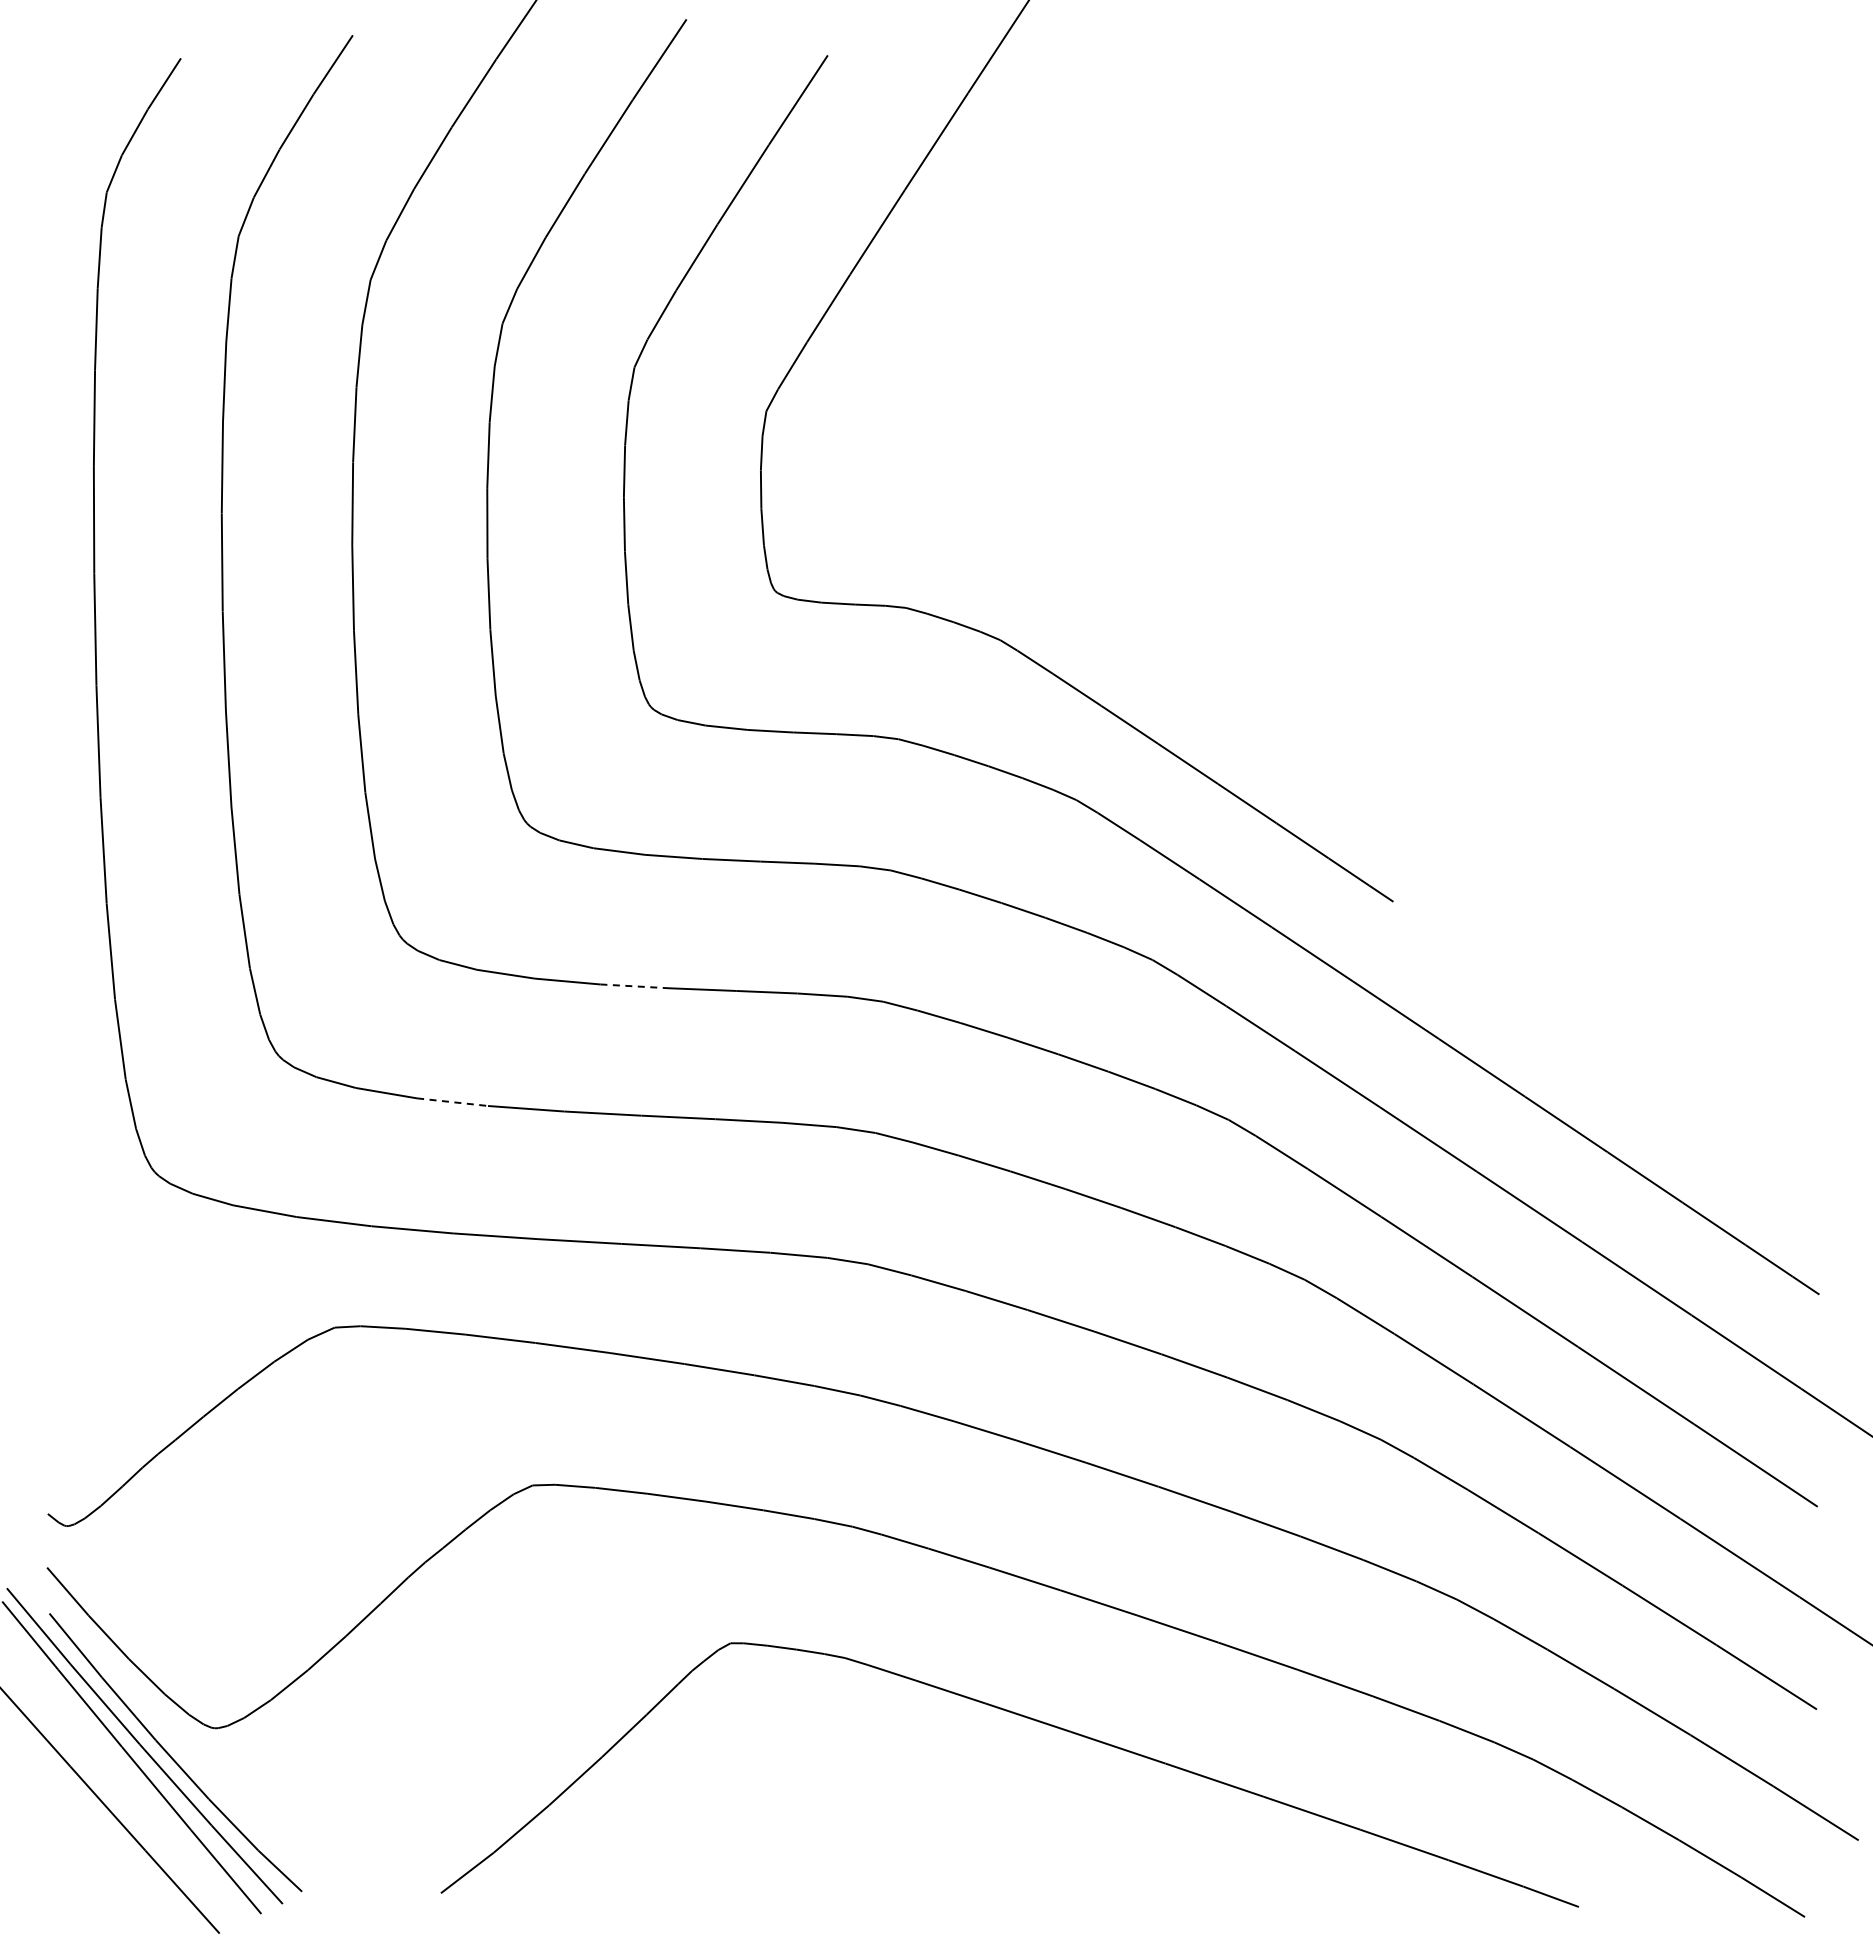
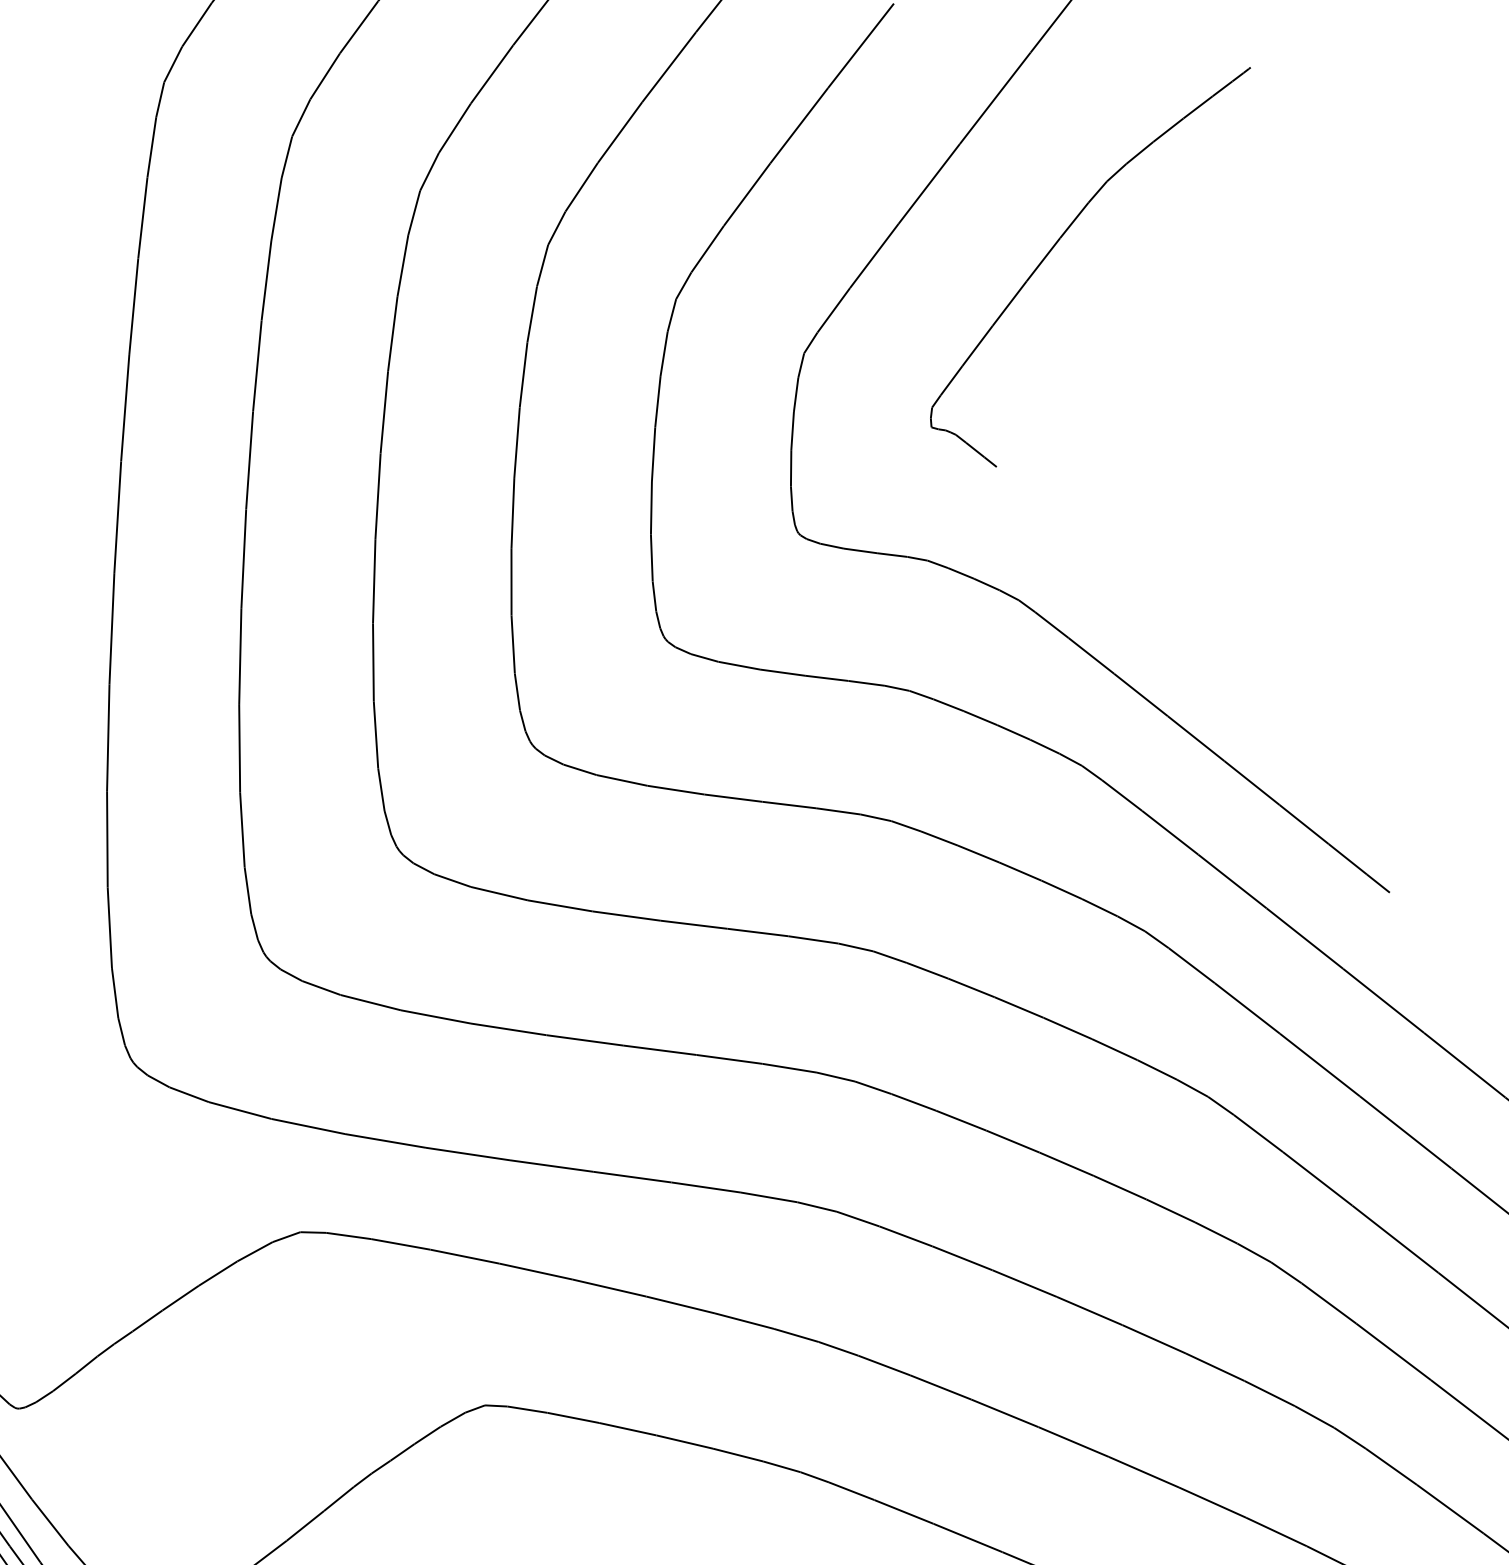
part: (1011, 279) -> (1059, 241), added
line: (635, 986) -> (627, 916), dashed -> solid
line: (452, 1102) -> (435, 1017), dashed -> solid

